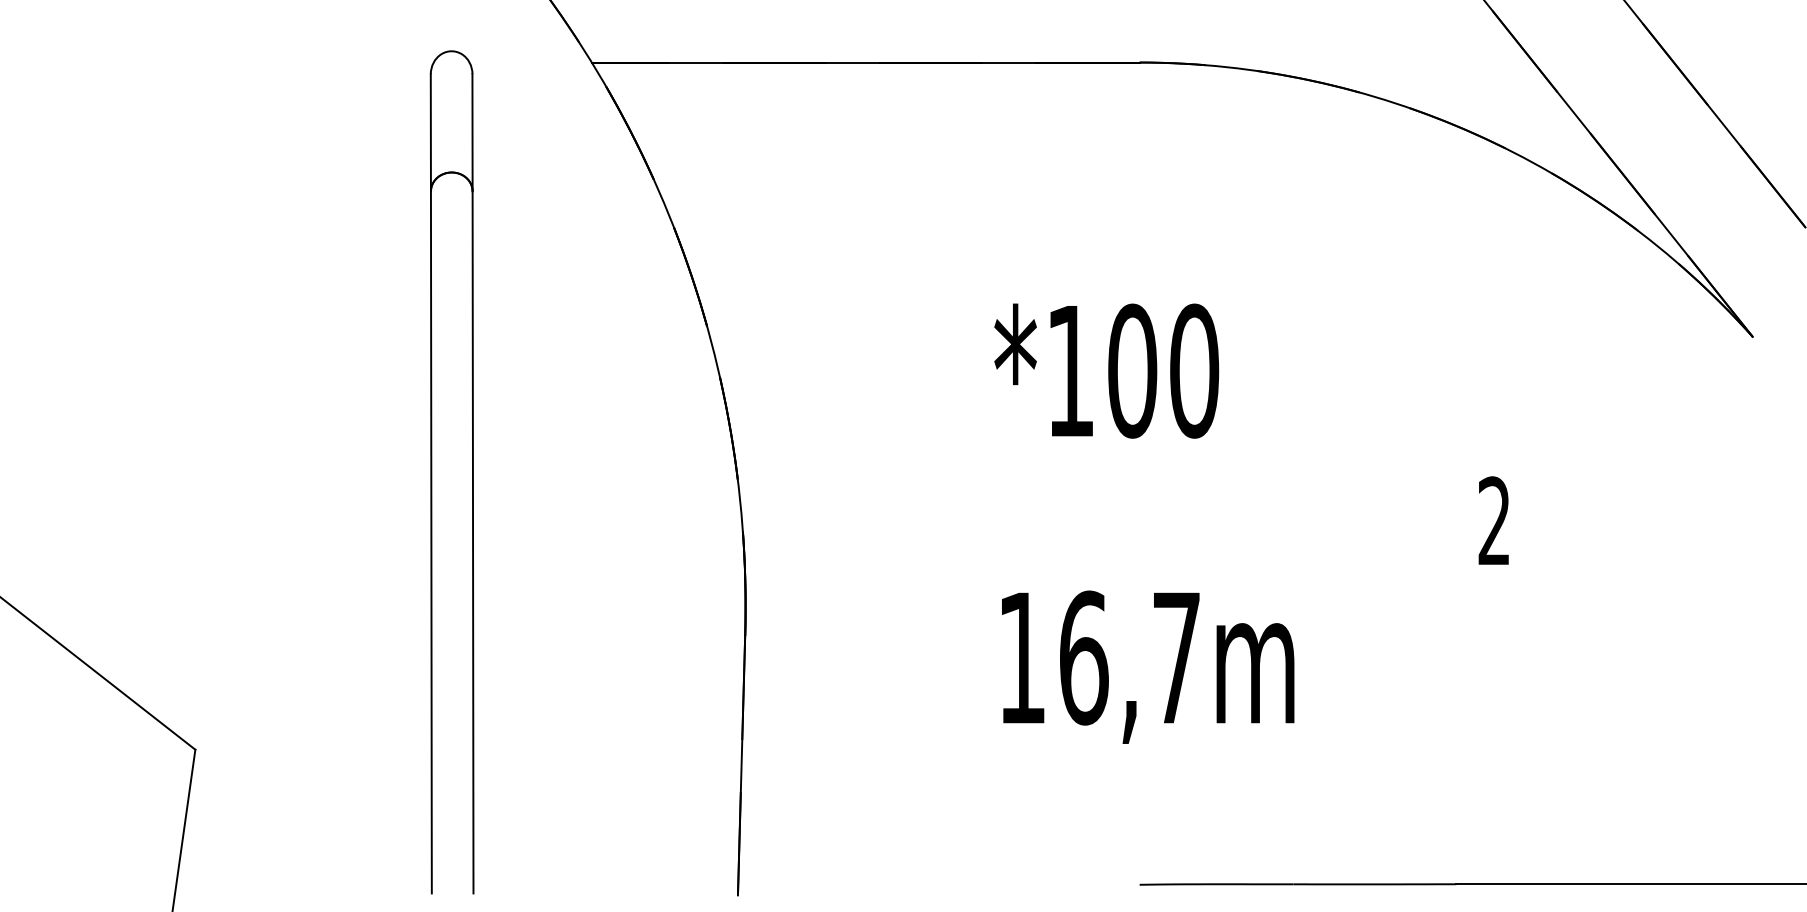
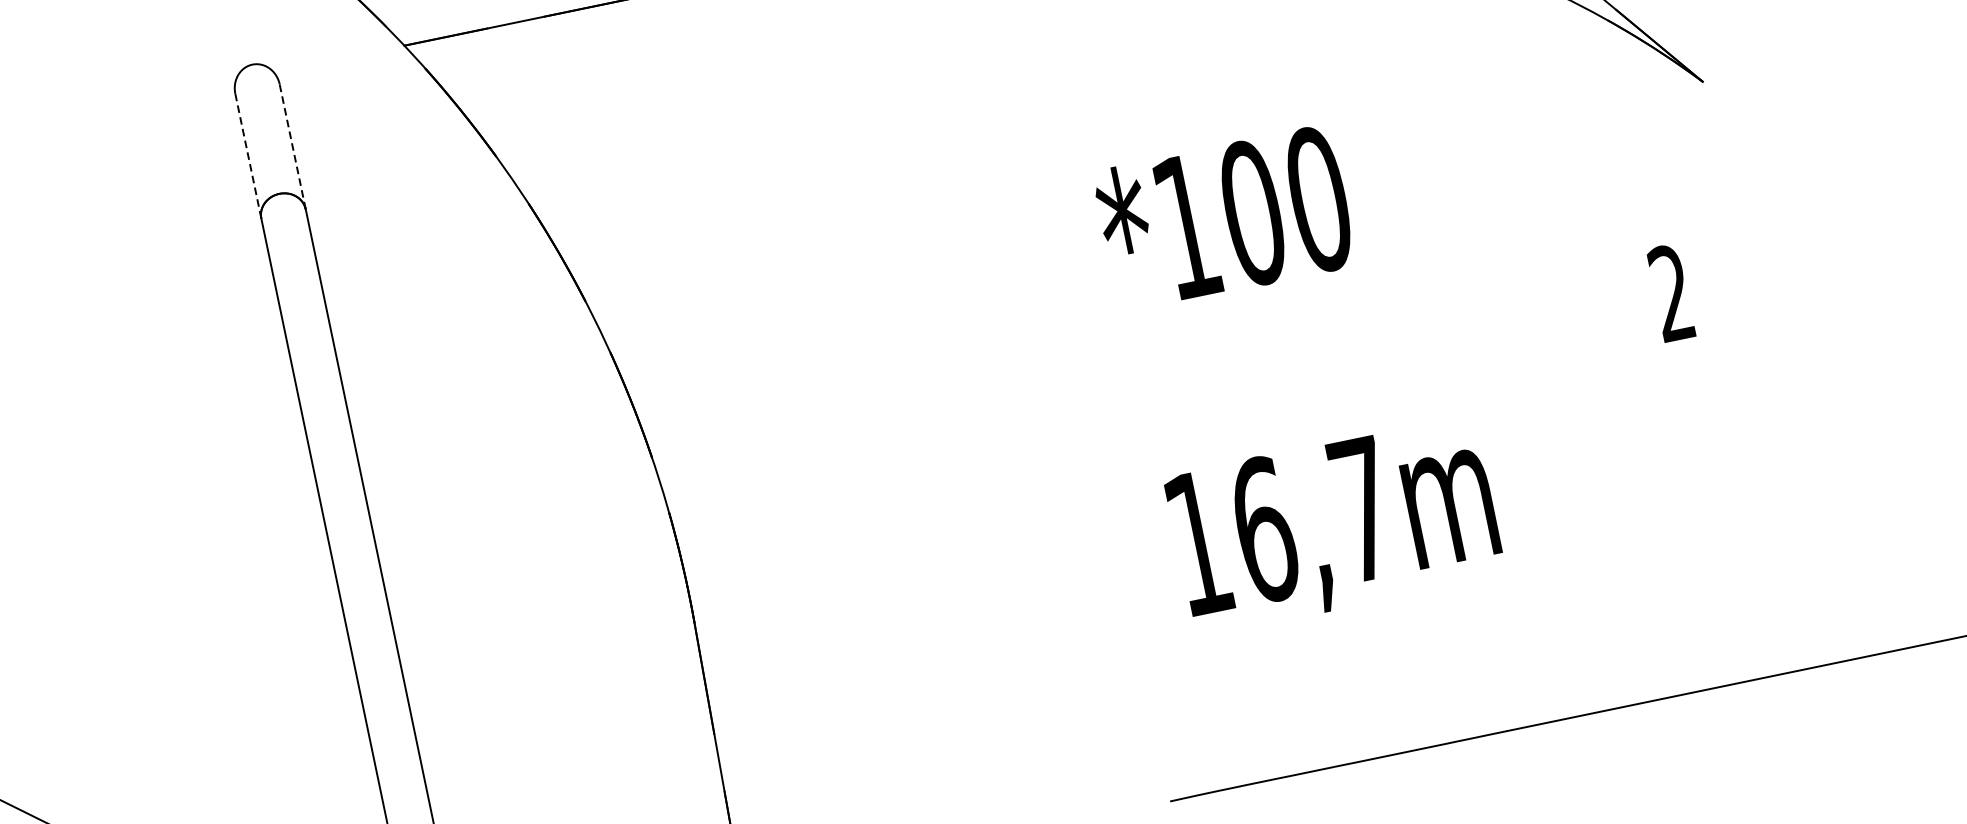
line: (430, 132) -> (247, 155), solid -> dashed
line: (472, 132) -> (292, 146), solid -> dashed
text: (1251, 523) -> (1413, 349), moved

